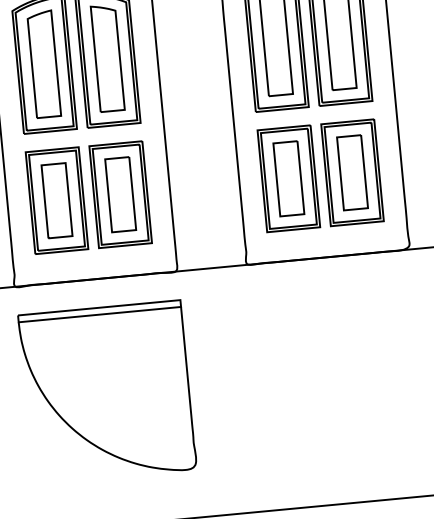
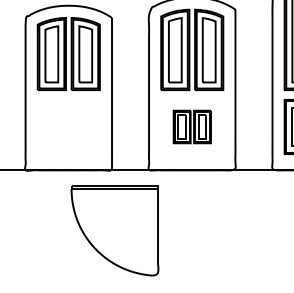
part: (321, 174) -> (192, 126), size x0.6
part: (88, 196) -> (68, 126), removed
part: (106, 392) -> (114, 230), moved

